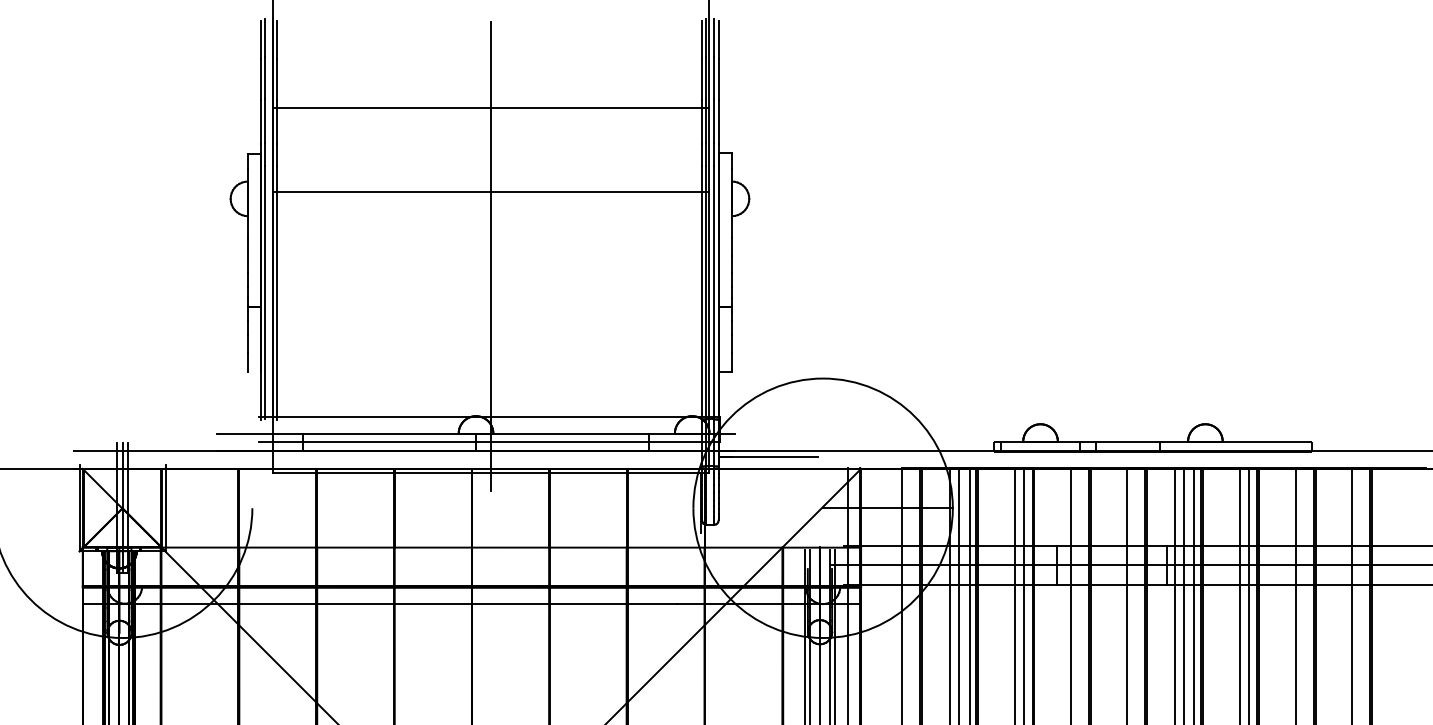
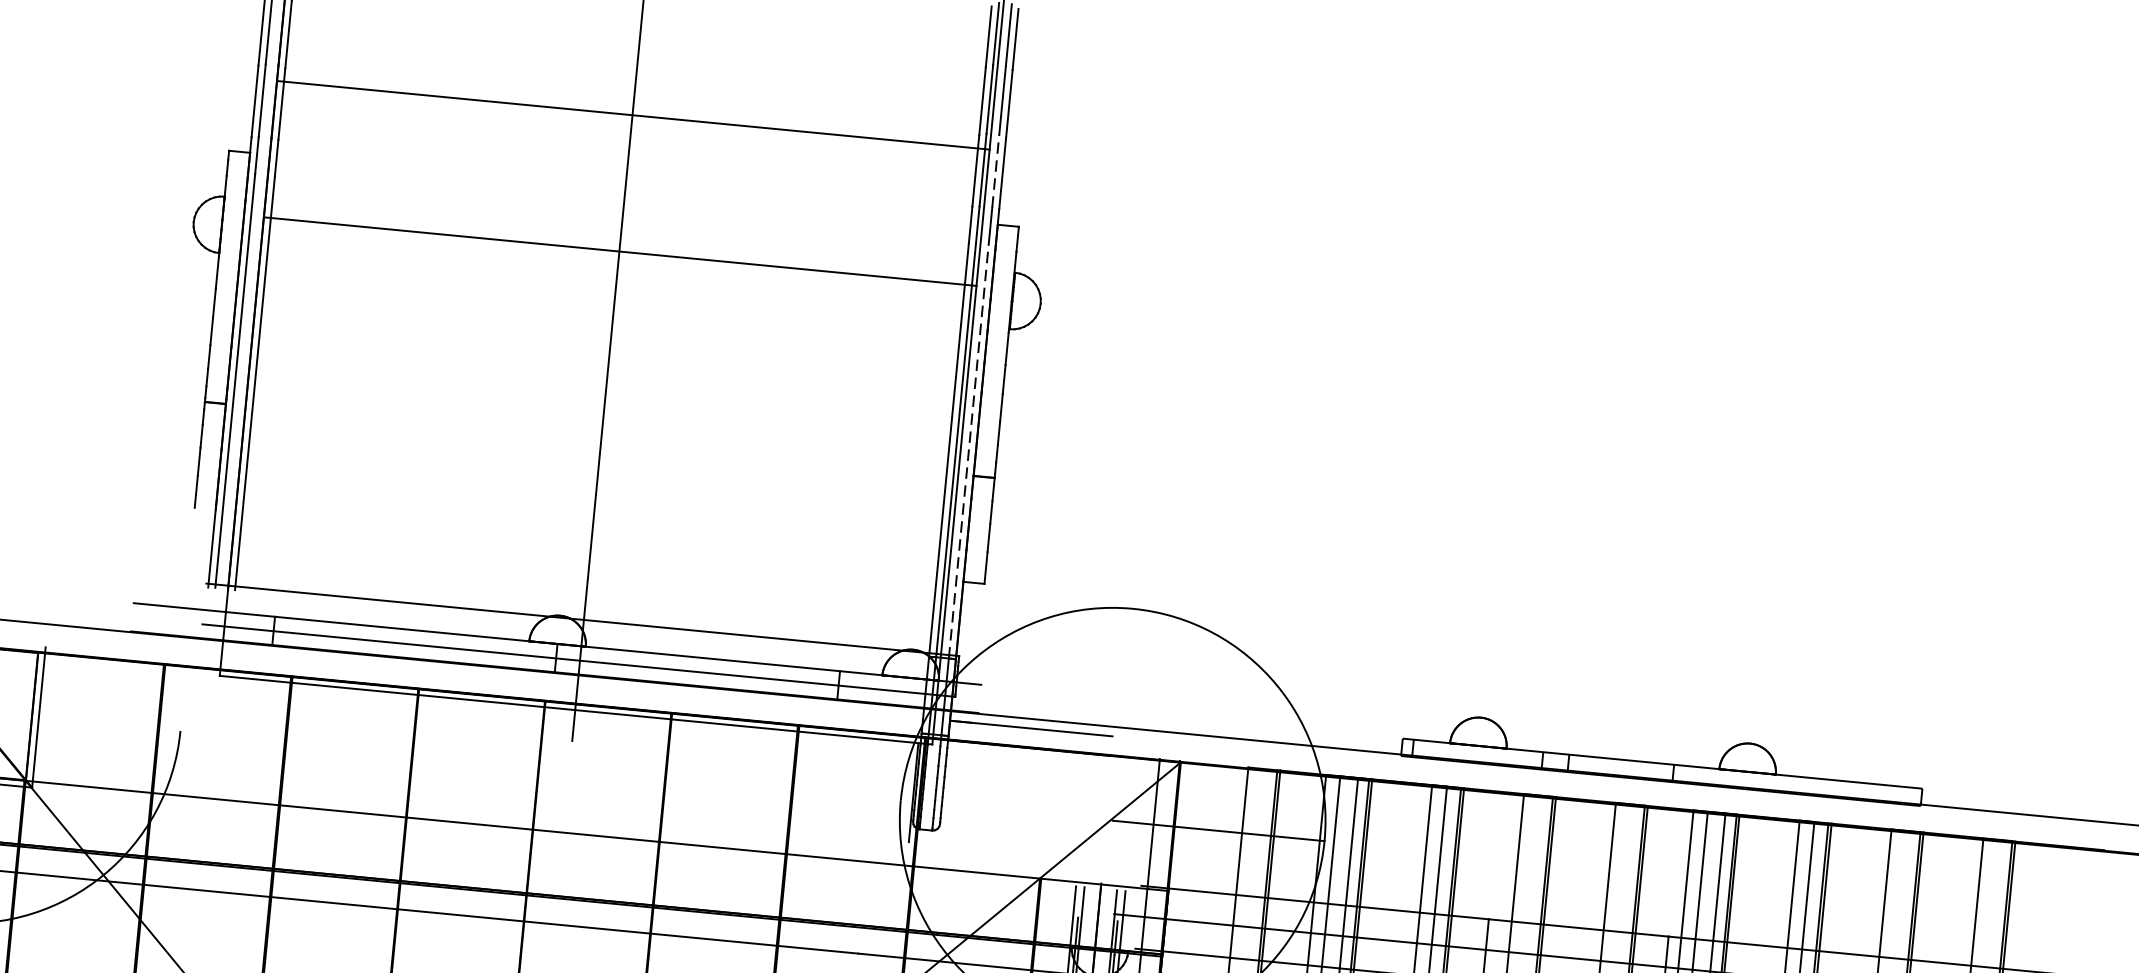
line: (714, 120) -> (996, 170), solid -> dashed
line: (714, 292) -> (969, 451), solid -> dashed

